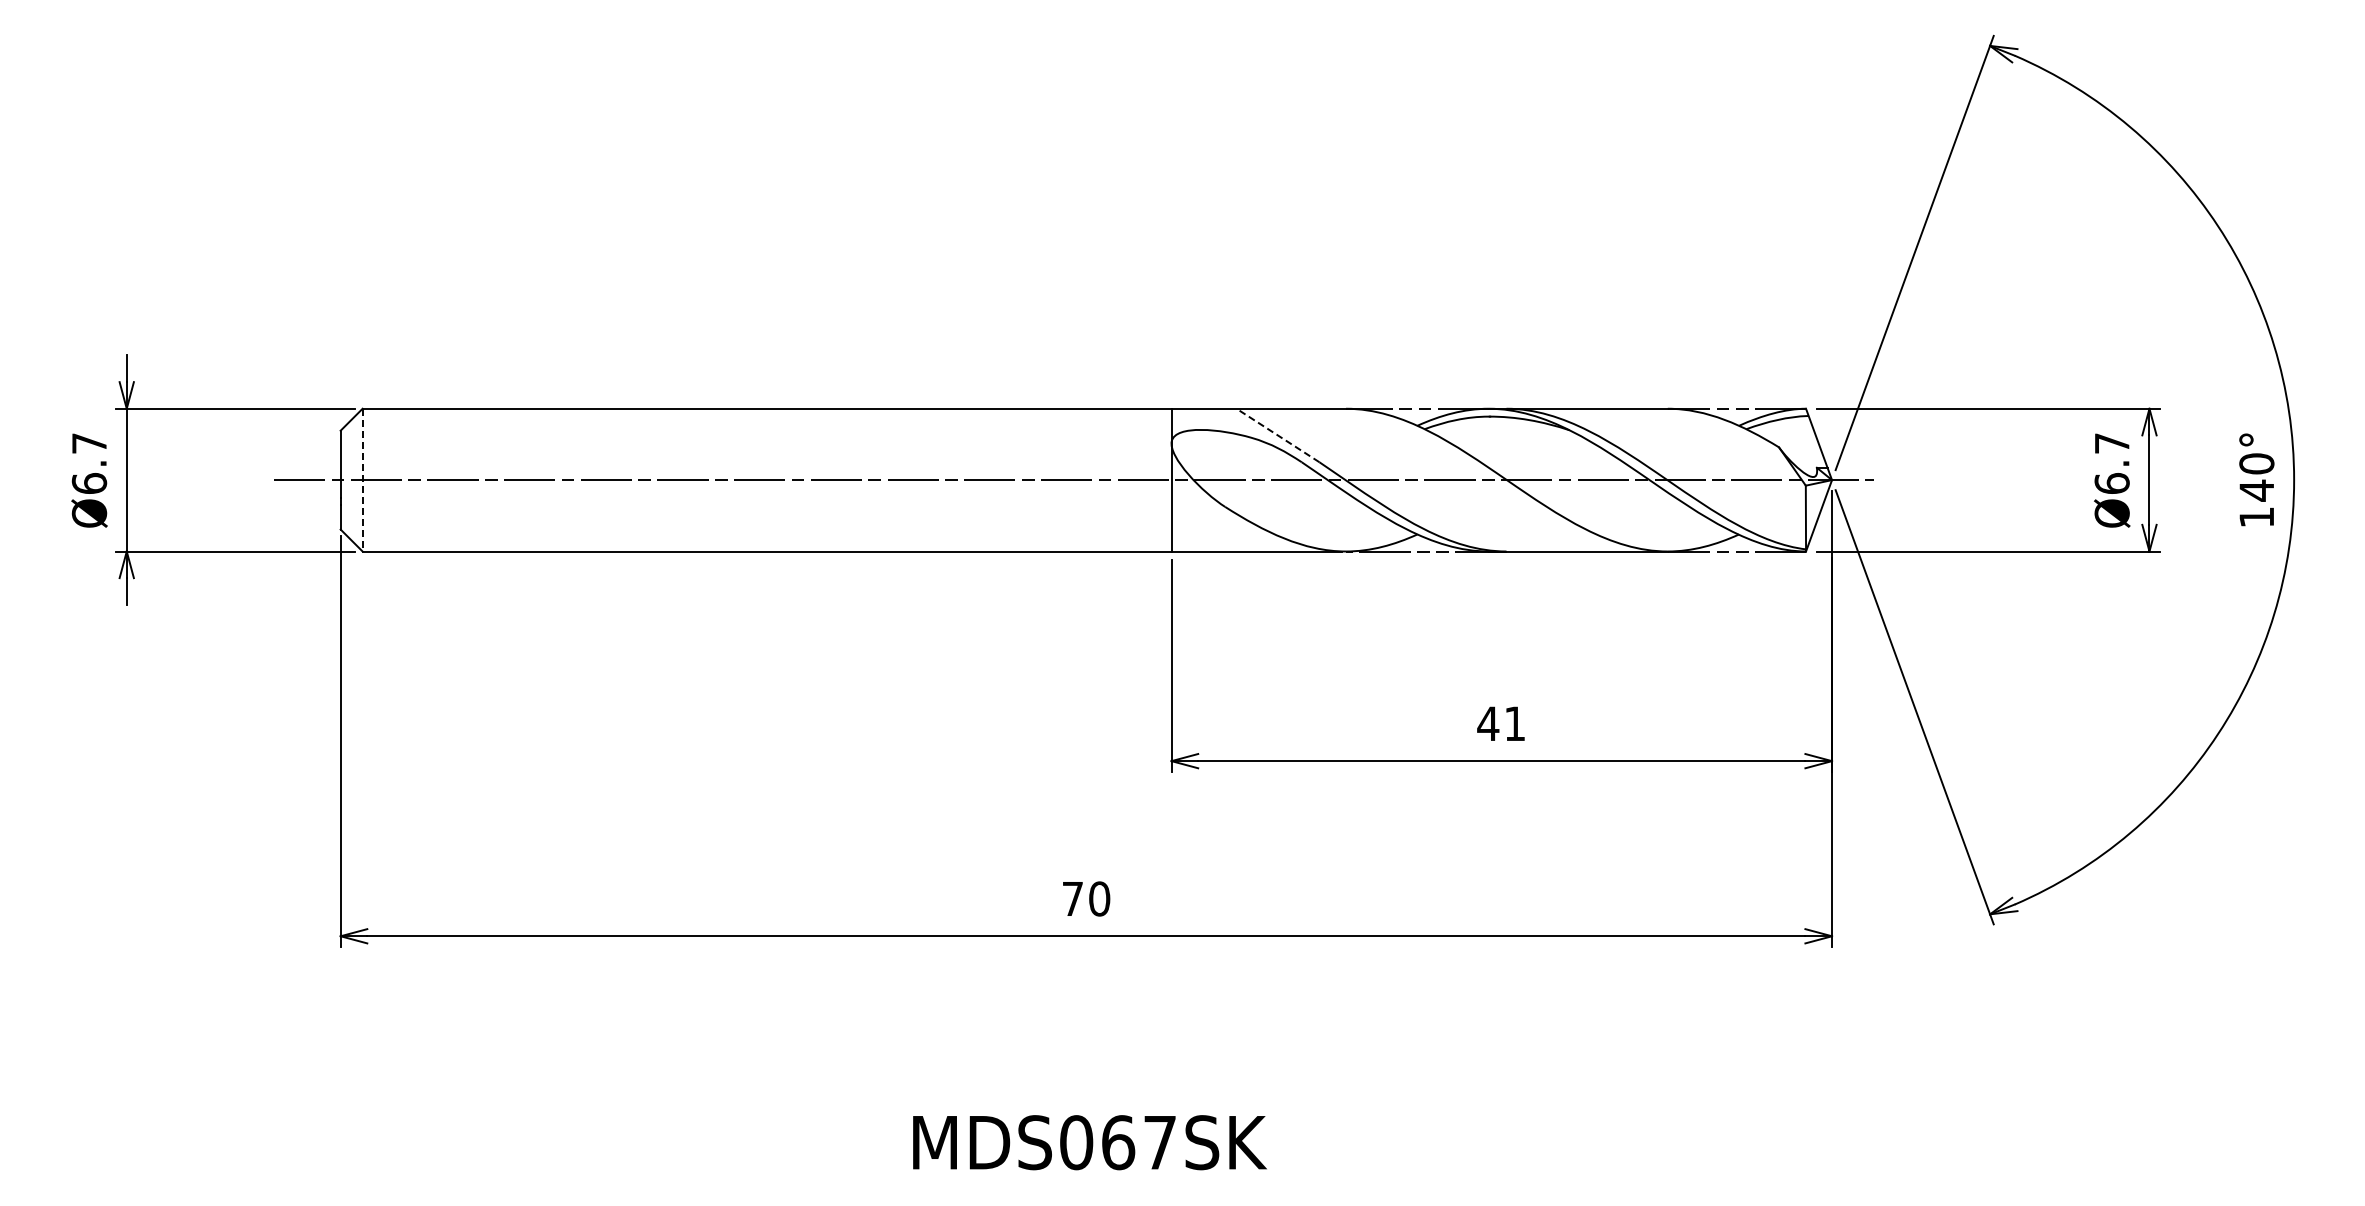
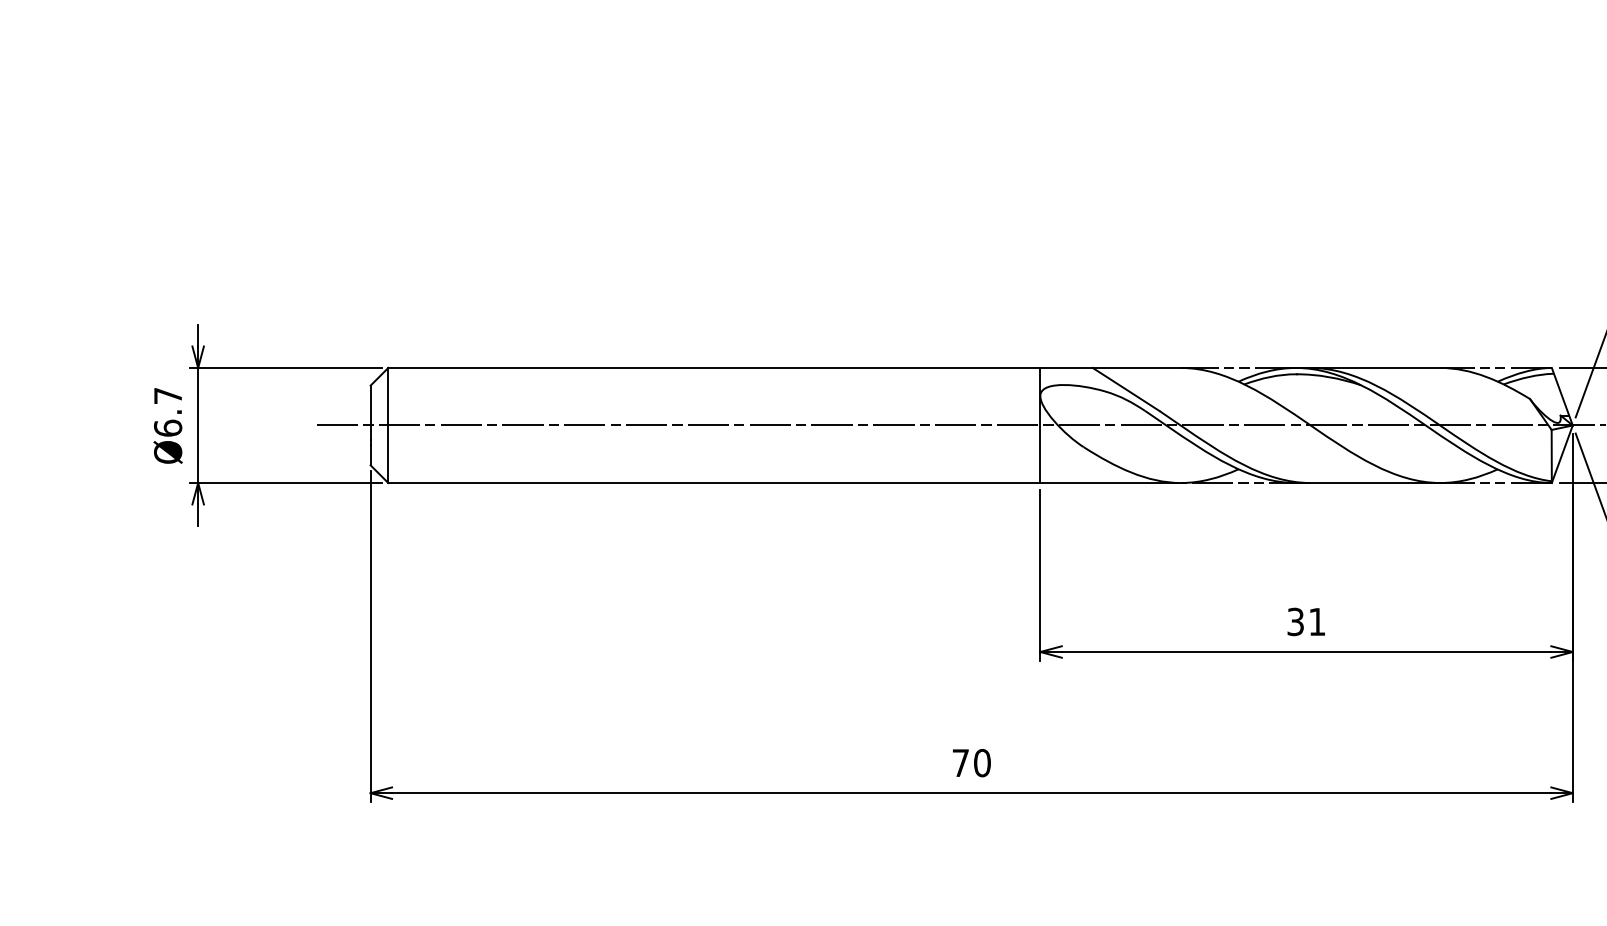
line: (1277, 435) -> (1125, 389), dashed -> solid
line: (362, 480) -> (388, 425), dashed -> solid
text: (1488, 723) -> (1295, 621), 41 -> 31

